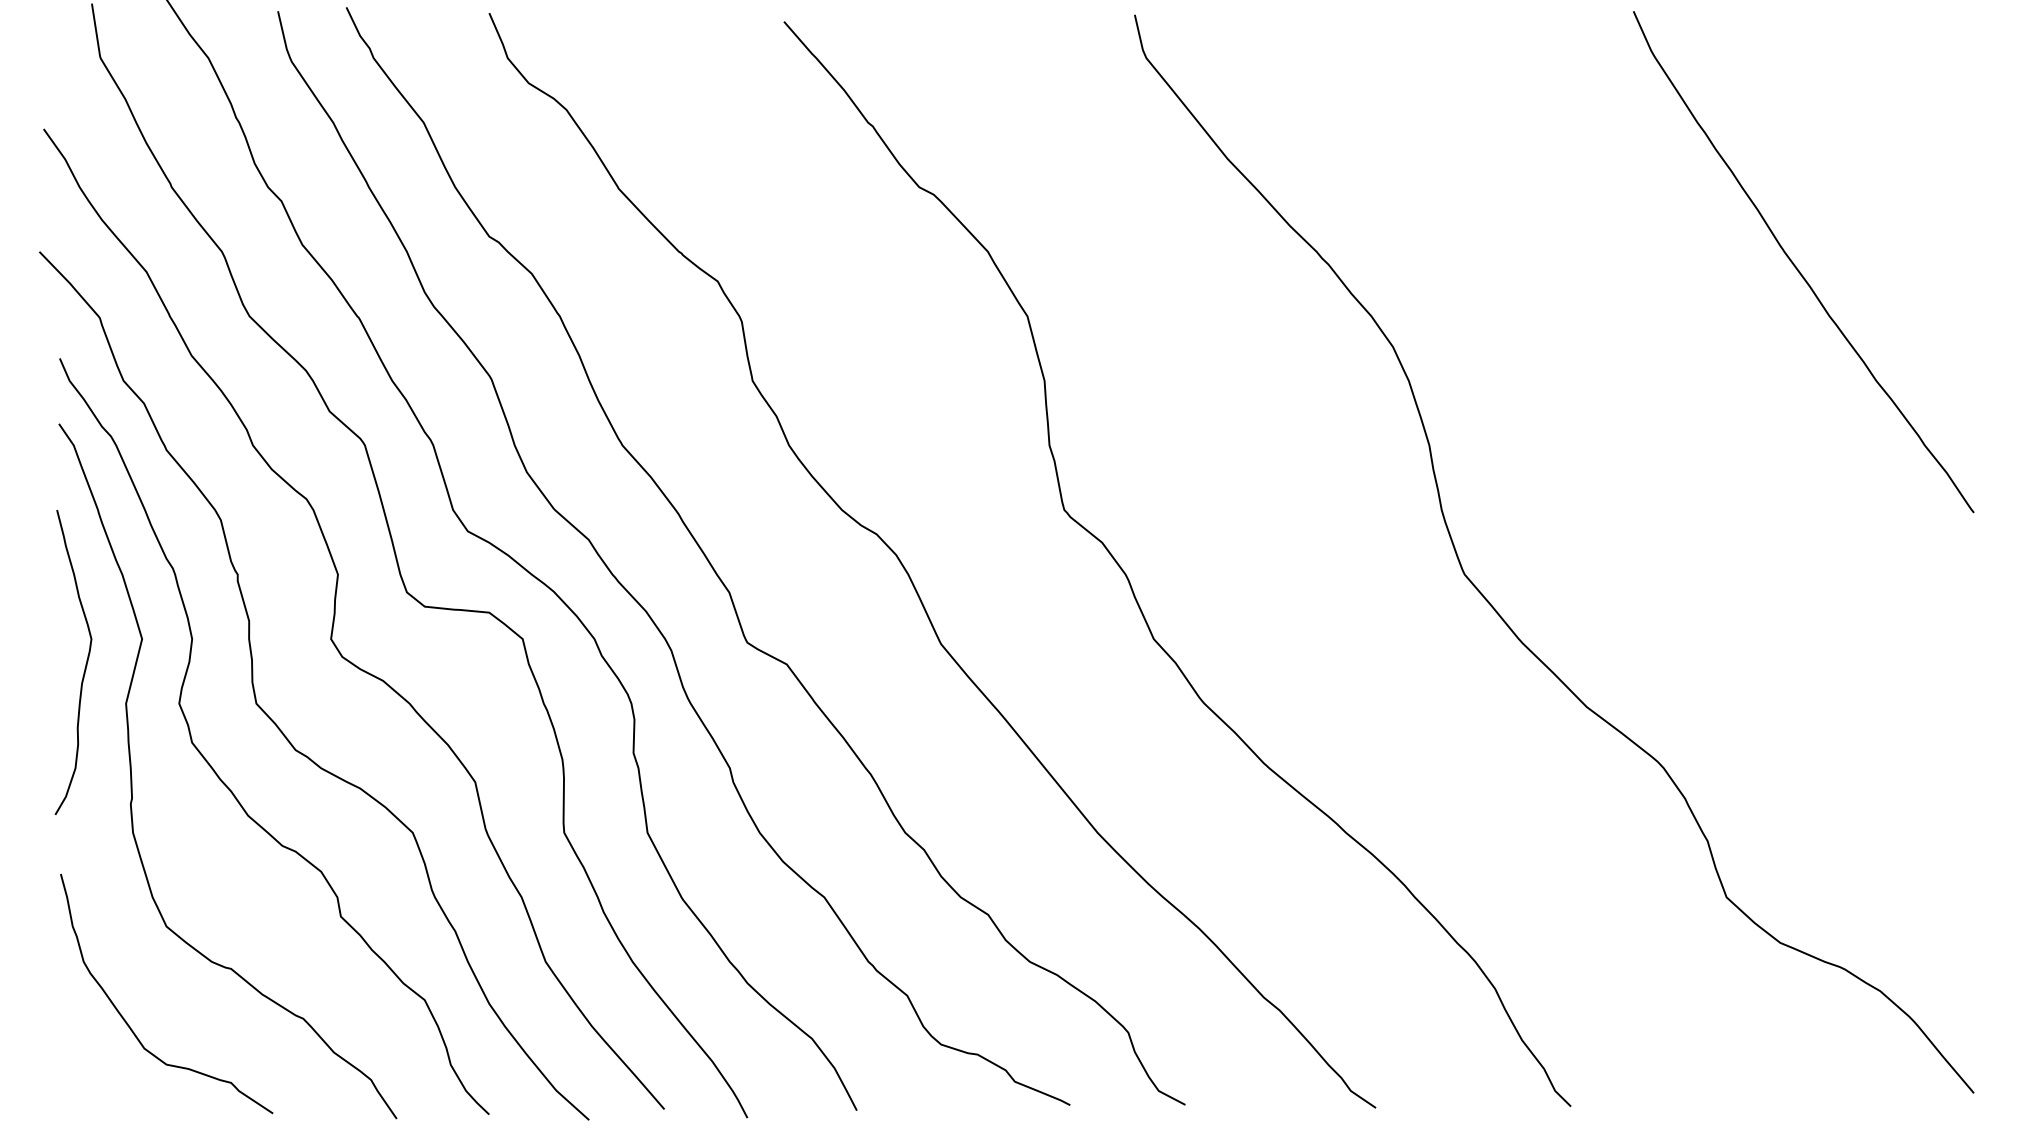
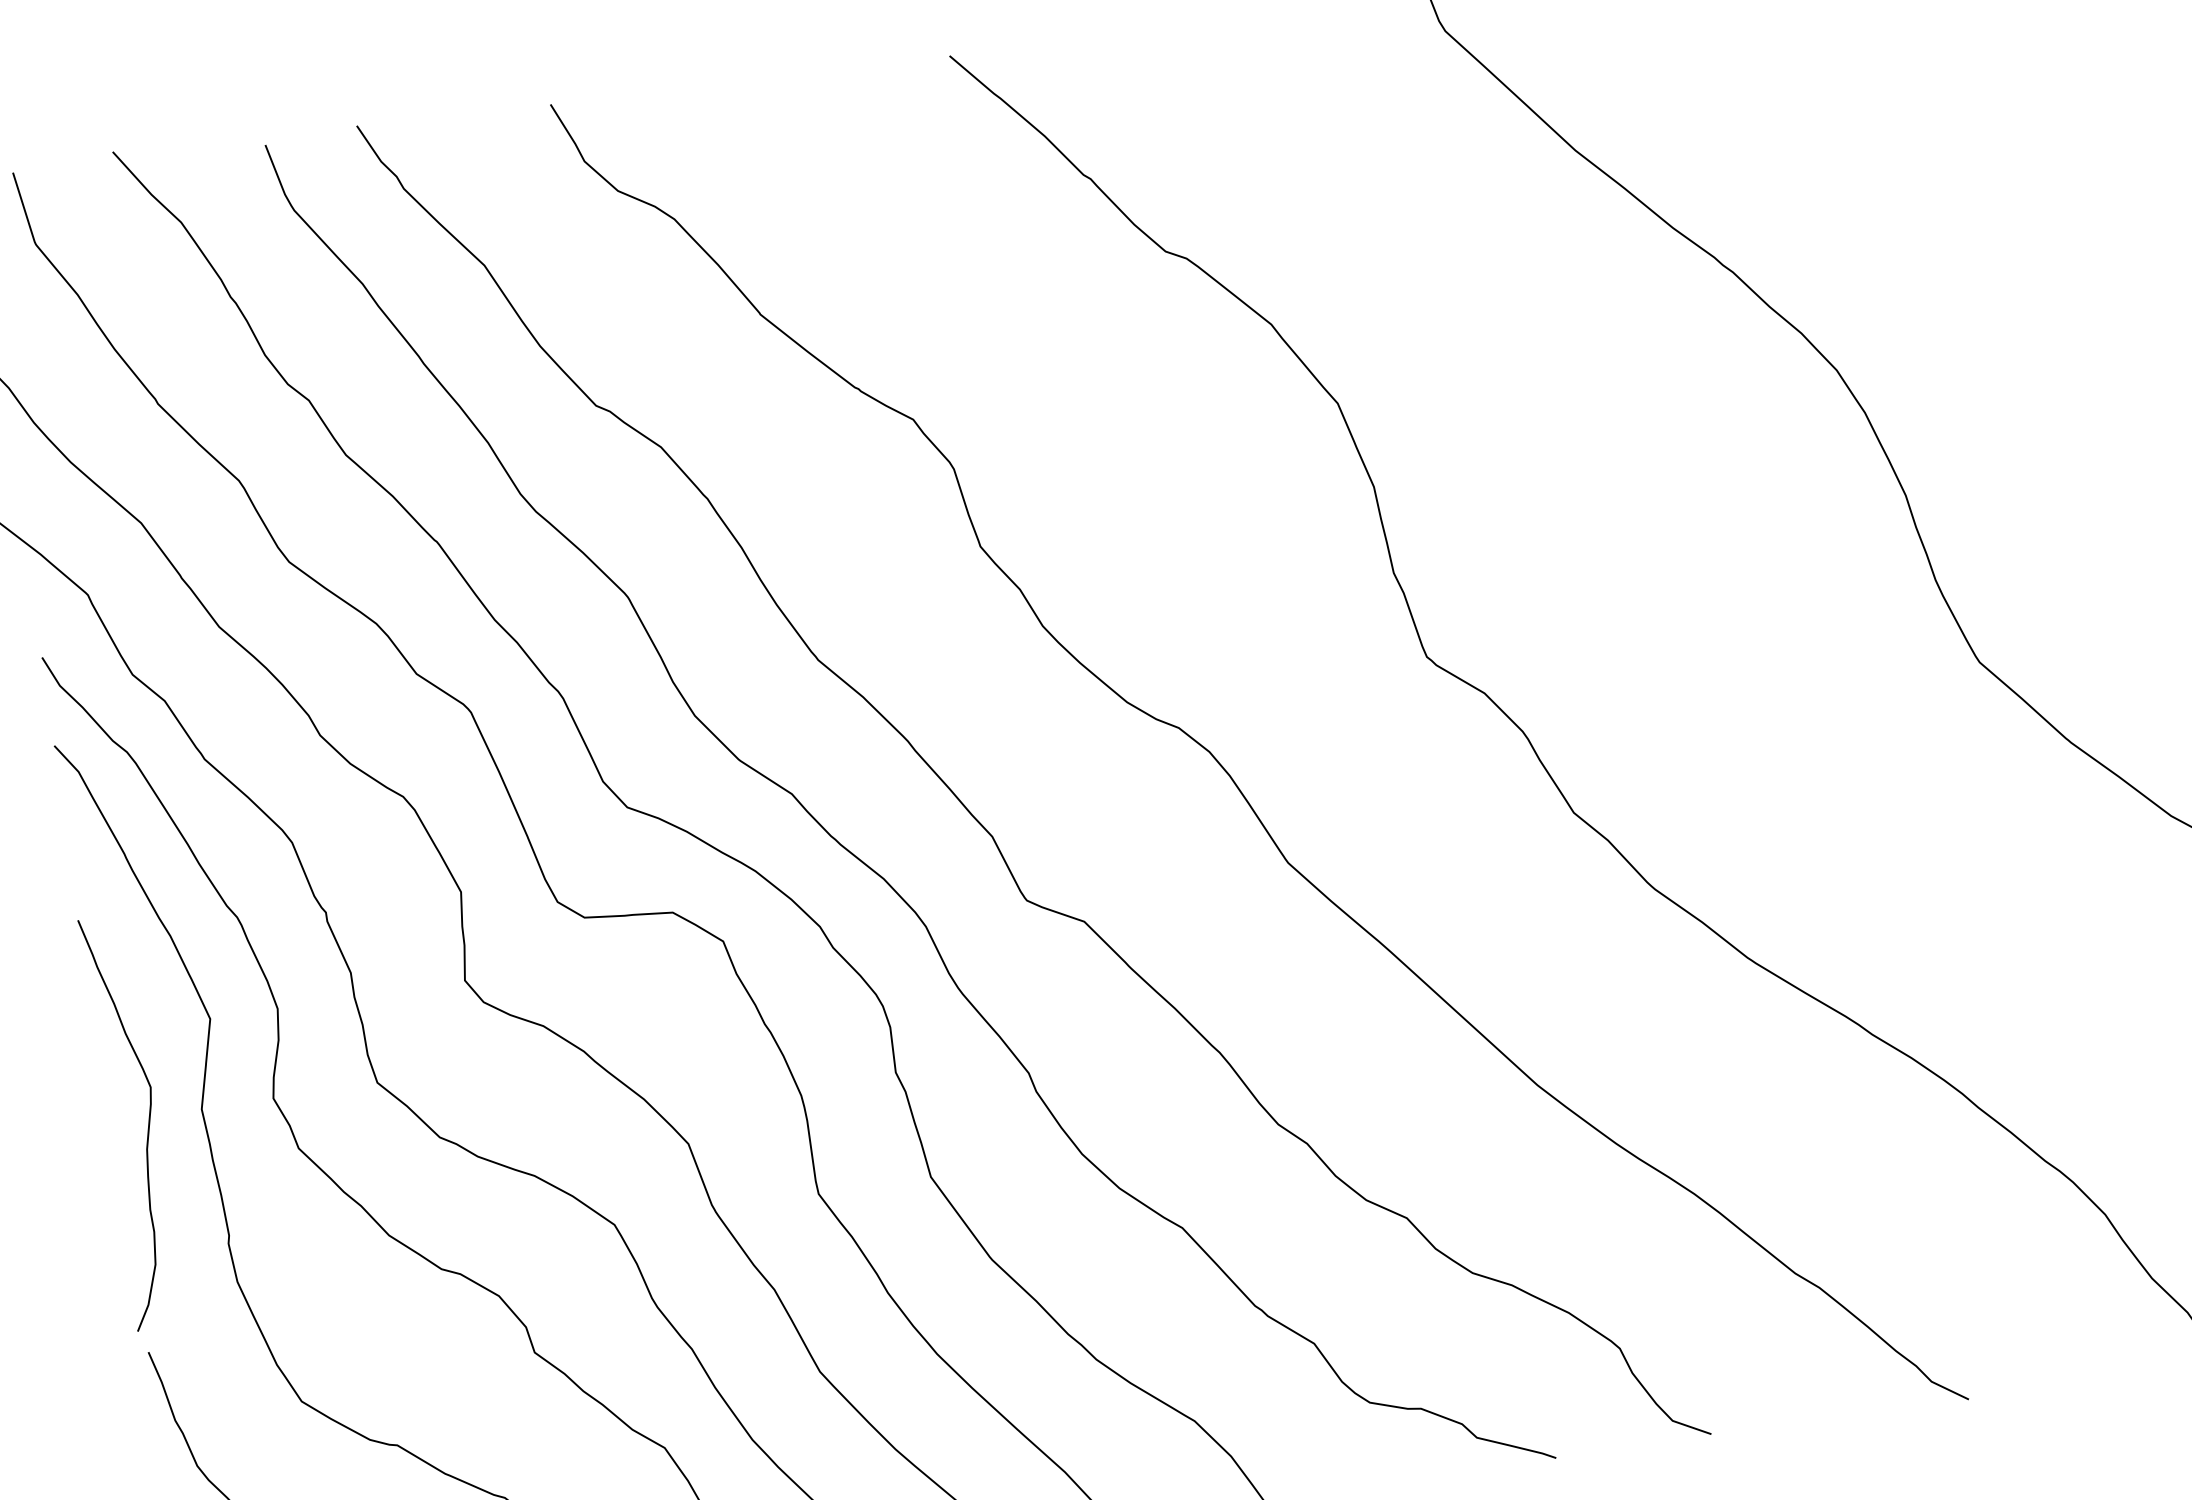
curve: (85, 663) -> (147, 1121), moved

